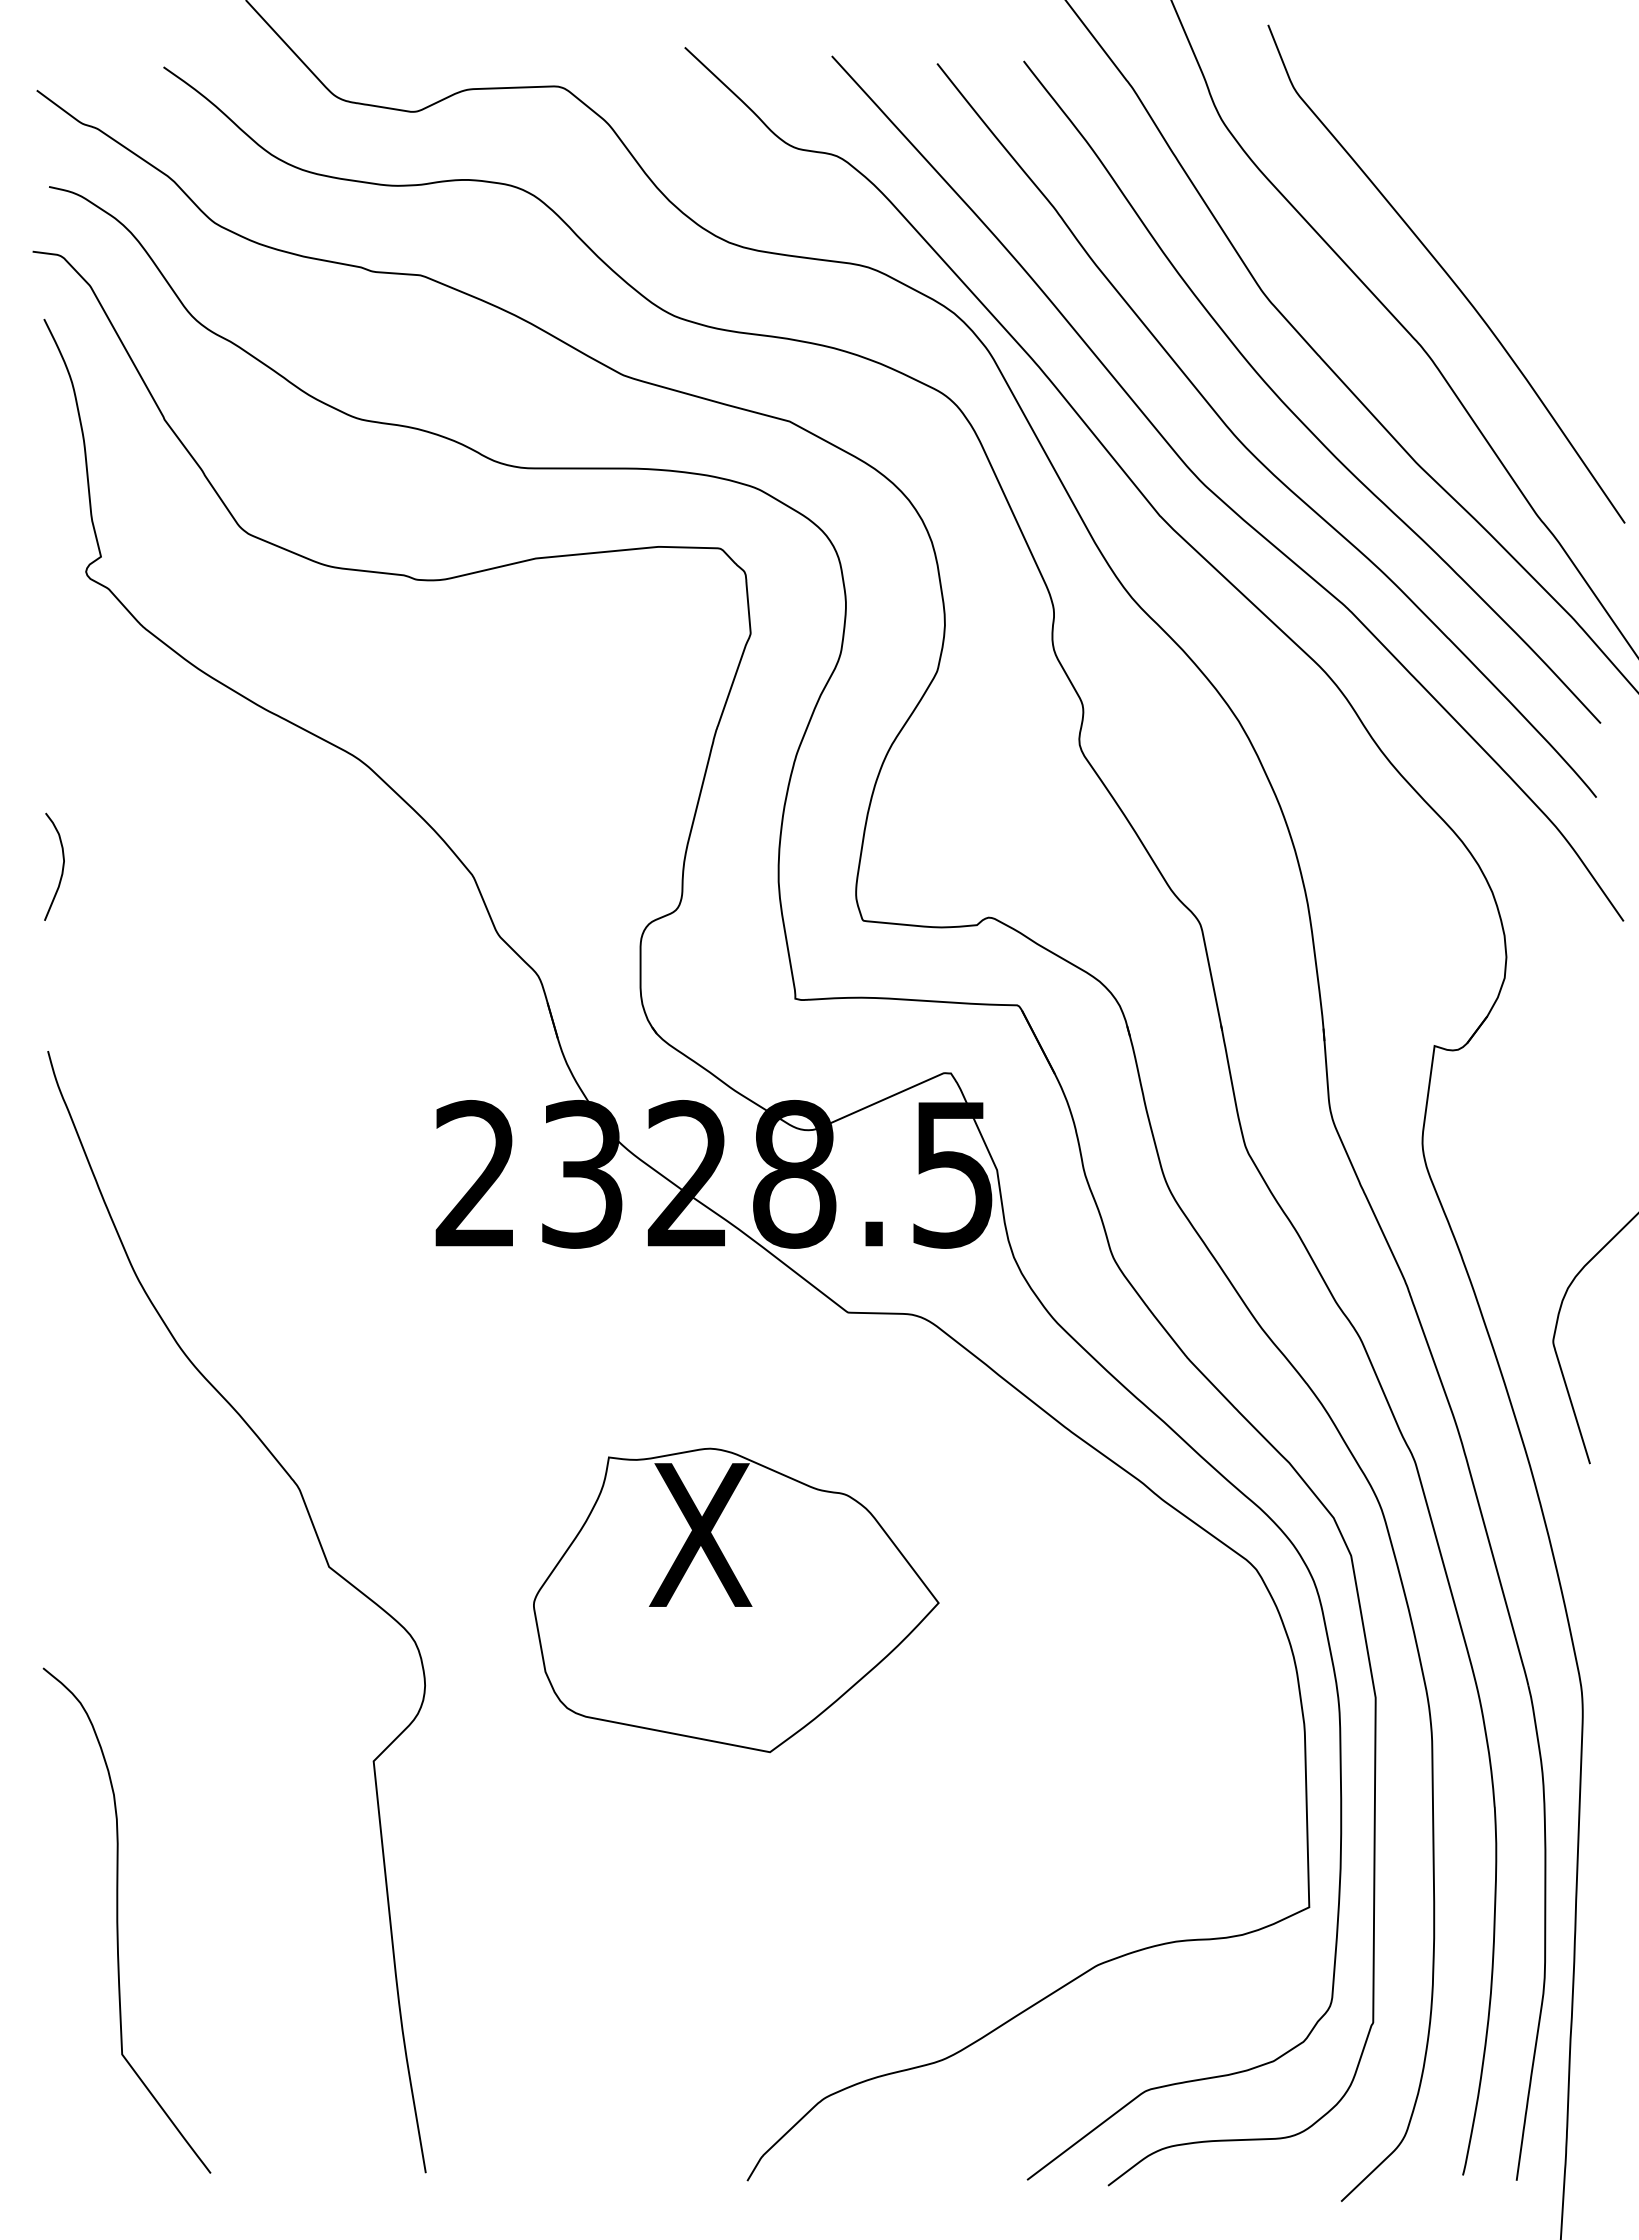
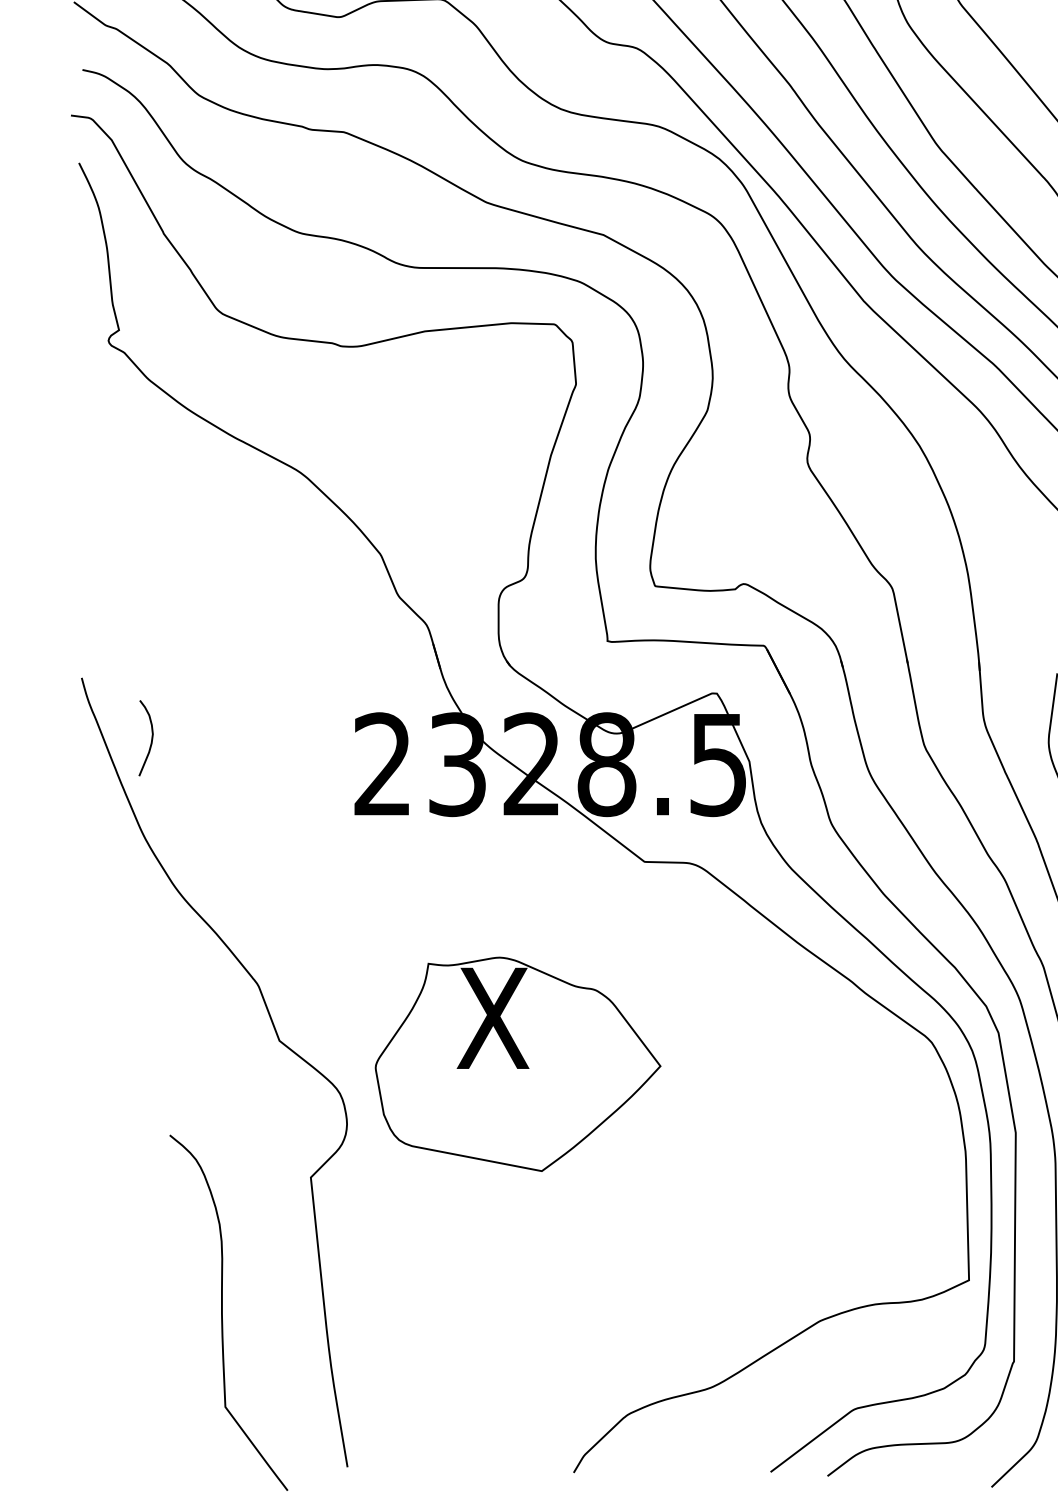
curve: (62, 866) -> (151, 737), moved
part: (736, 1599) -> (518, 1063), moved
curve: (118, 1920) -> (222, 1312), moved

